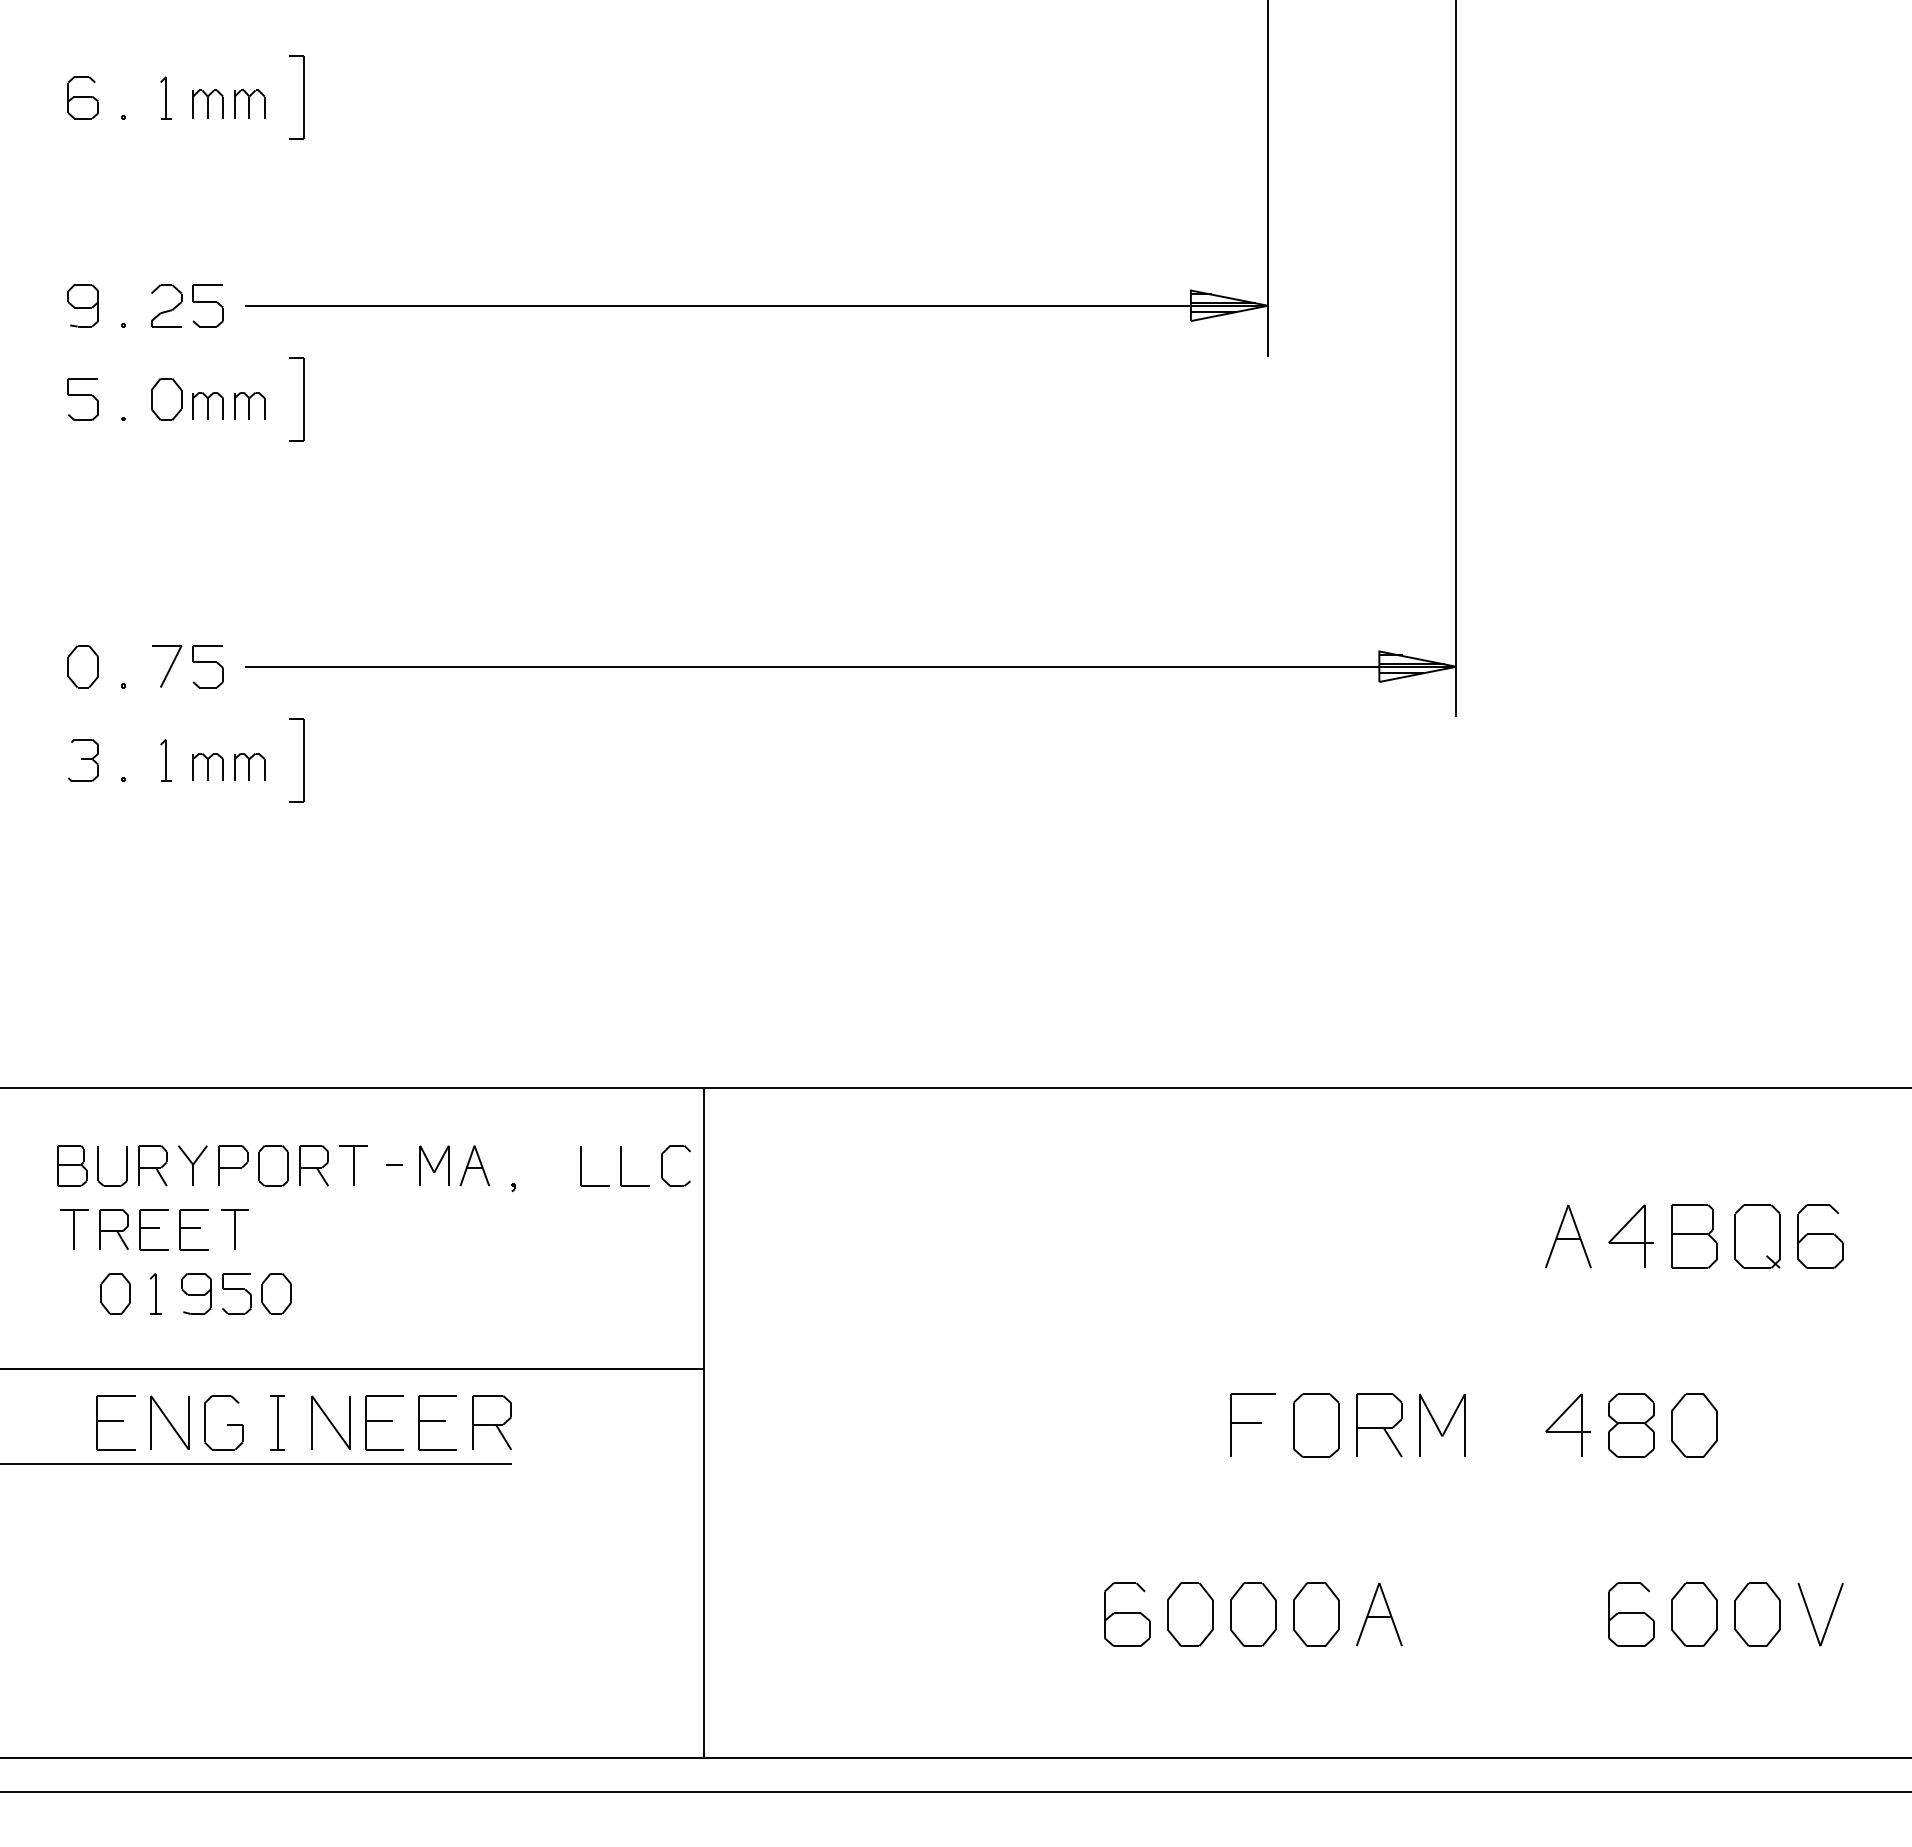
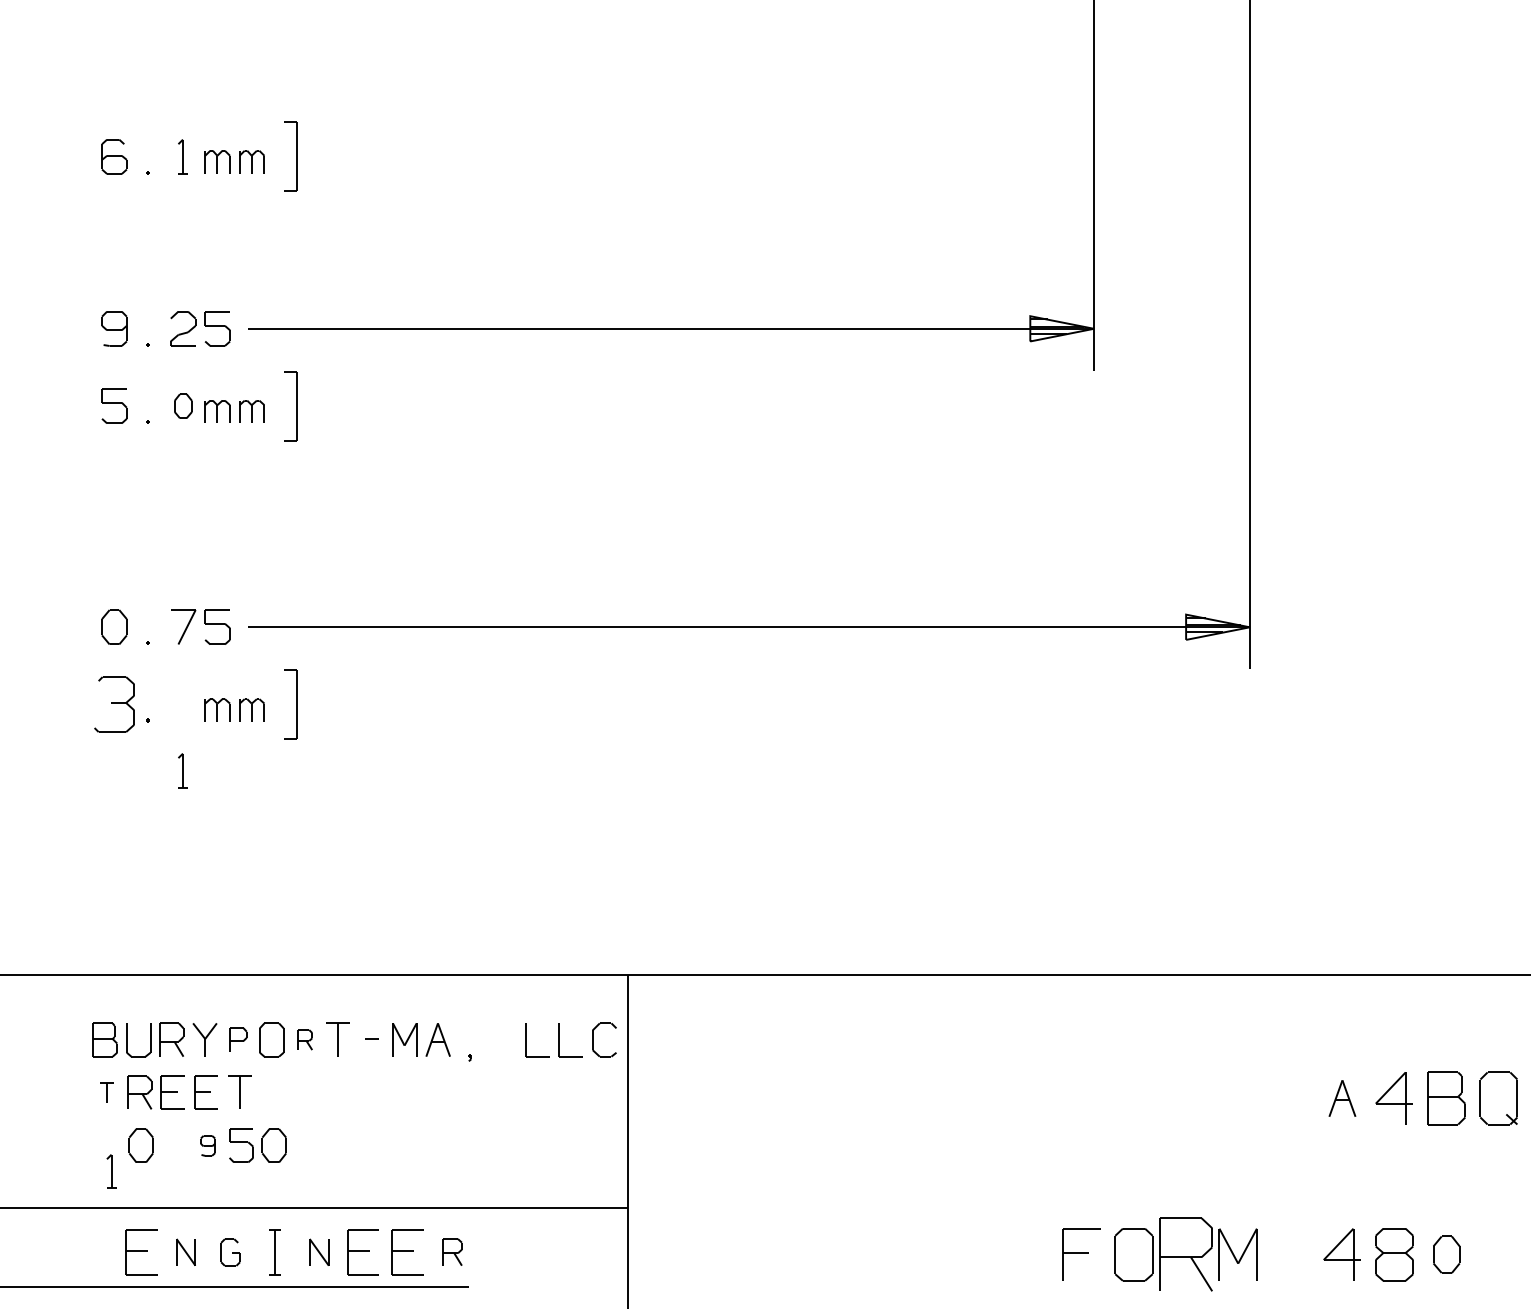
part: (166, 399) -> (183, 406), size x0.7
part: (83, 760) -> (114, 704), size x1.6
part: (165, 760) -> (182, 770), moved
part: (233, 1165) -> (238, 1039), size x0.7
part: (313, 1165) -> (304, 1039), size x0.6
part: (74, 1229) -> (107, 1092), size x0.6
part: (1568, 1236) -> (1342, 1098), size x0.7
part: (155, 1293) -> (111, 1171), moved
part: (196, 1293) -> (208, 1145), size x0.6
part: (169, 1422) -> (185, 1252), size x0.6
part: (223, 1422) -> (230, 1252), size x0.6
part: (330, 1422) -> (318, 1252), size x0.6
part: (491, 1422) -> (451, 1252), size x0.6
part: (1379, 1425) -> (1186, 1254), size x1.4
part: (1694, 1425) -> (1446, 1254), size x0.7

